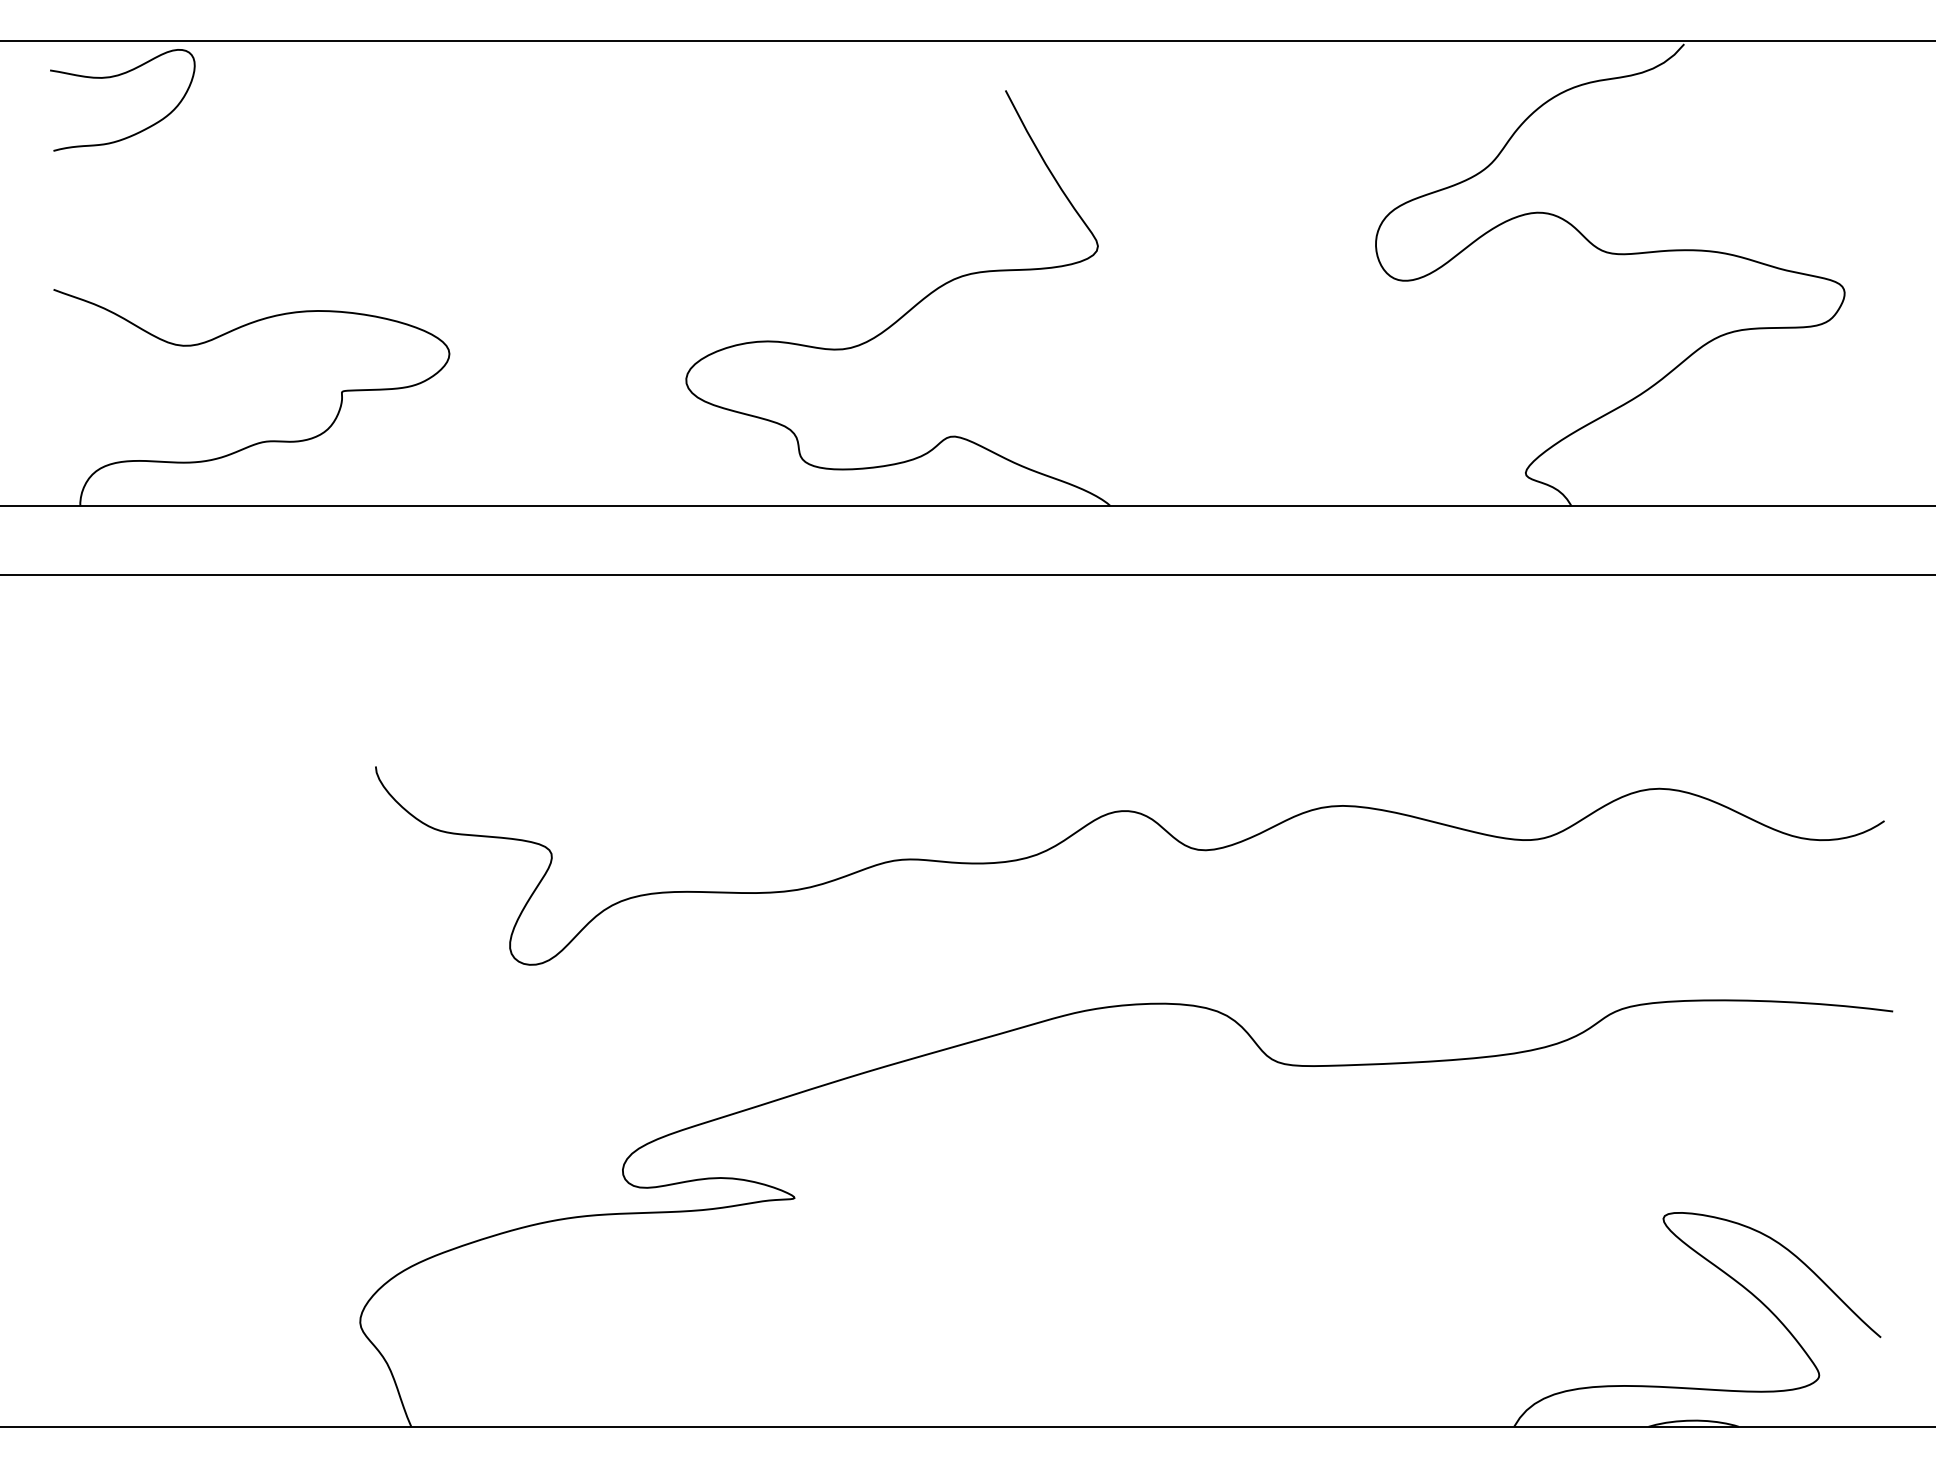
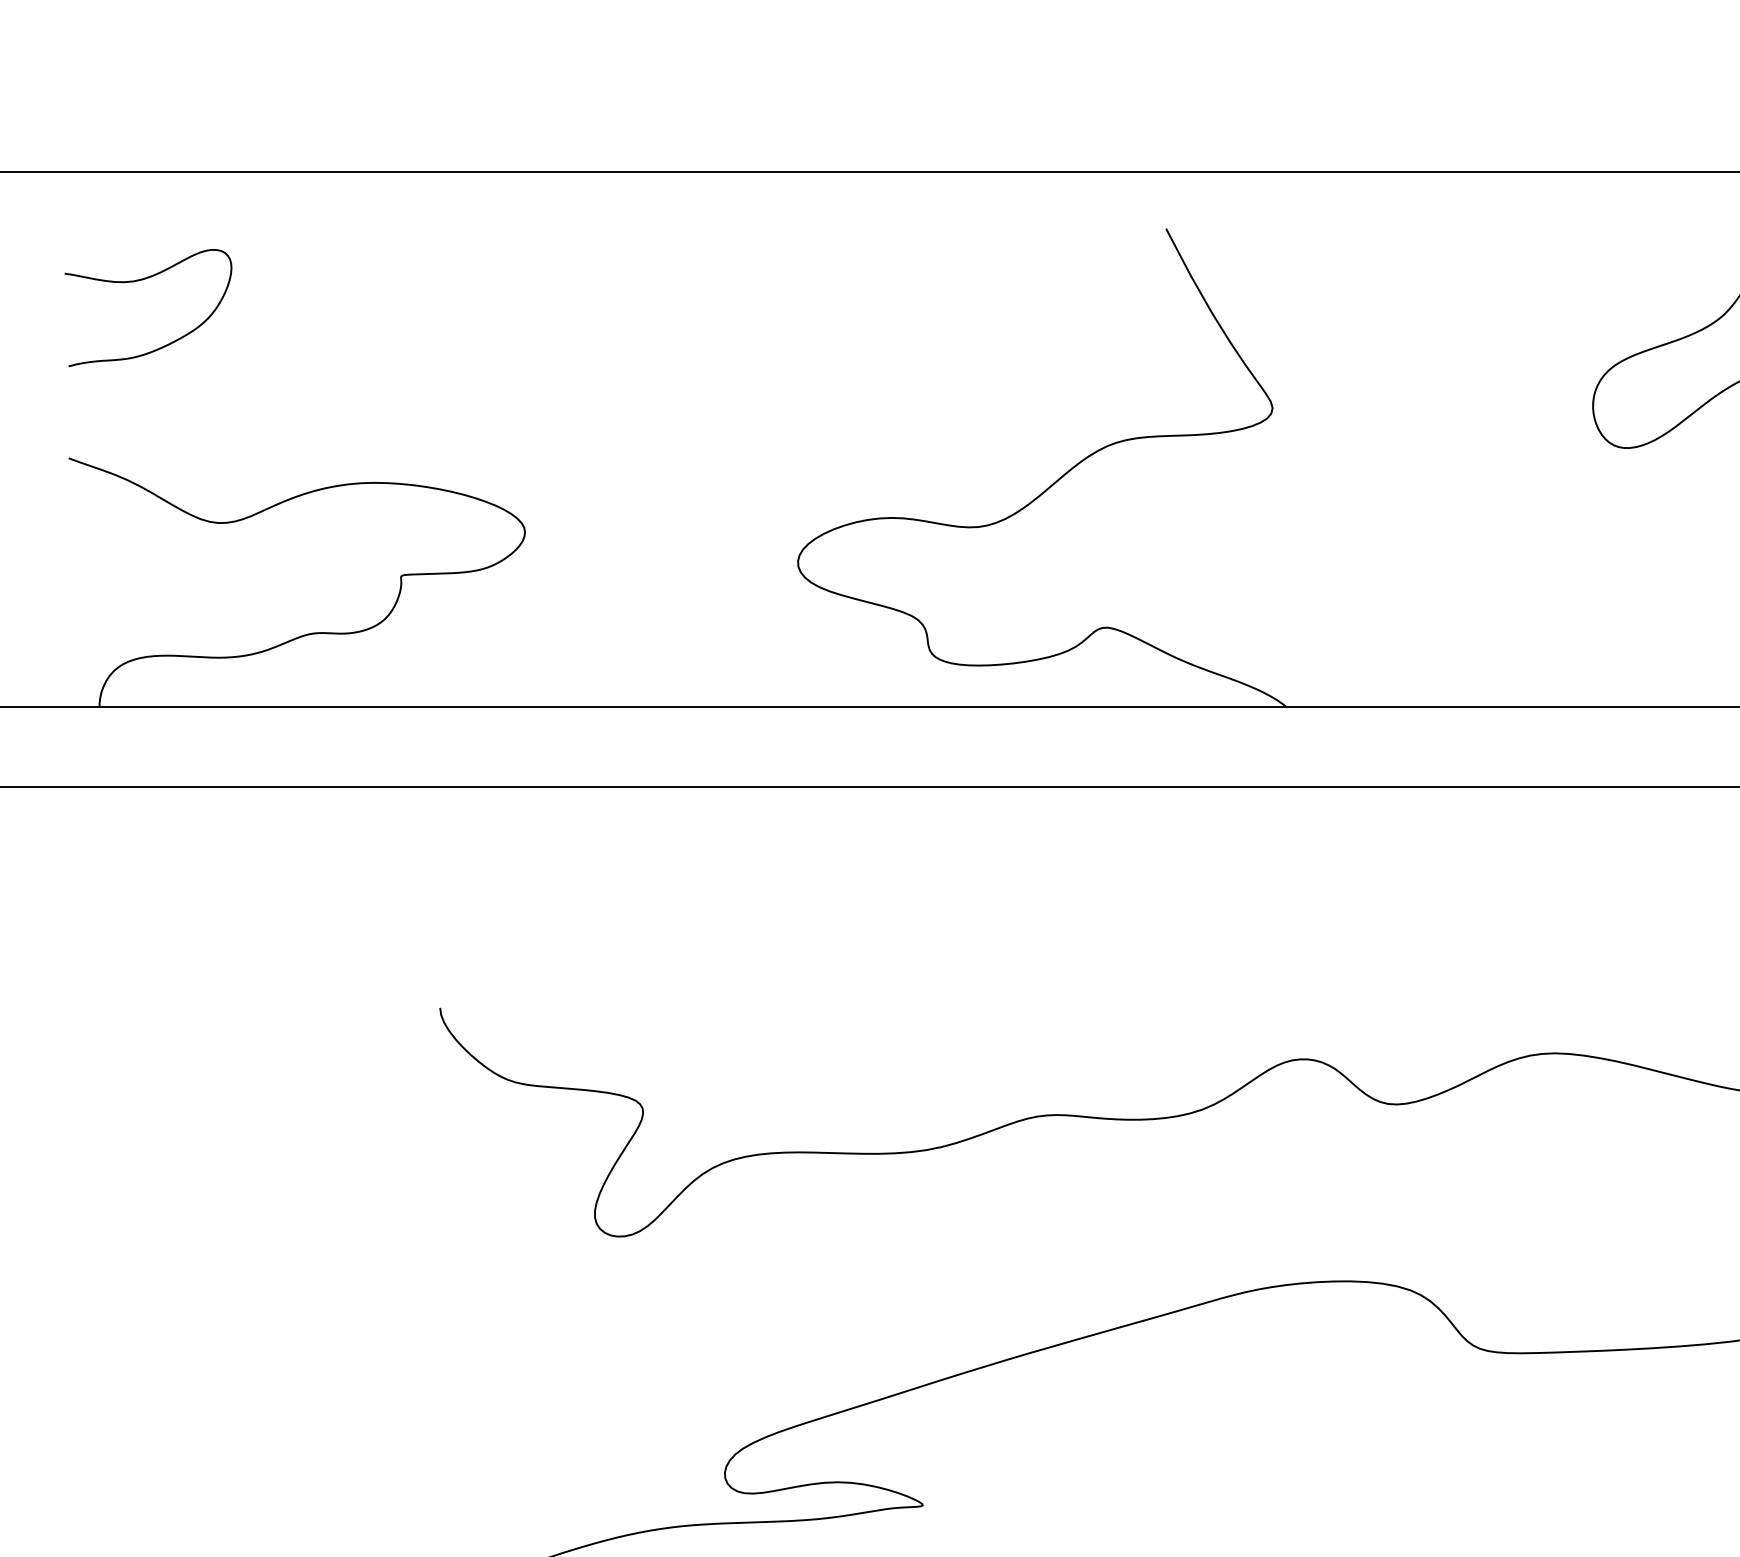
curve: (118, 76) -> (143, 280), moved

